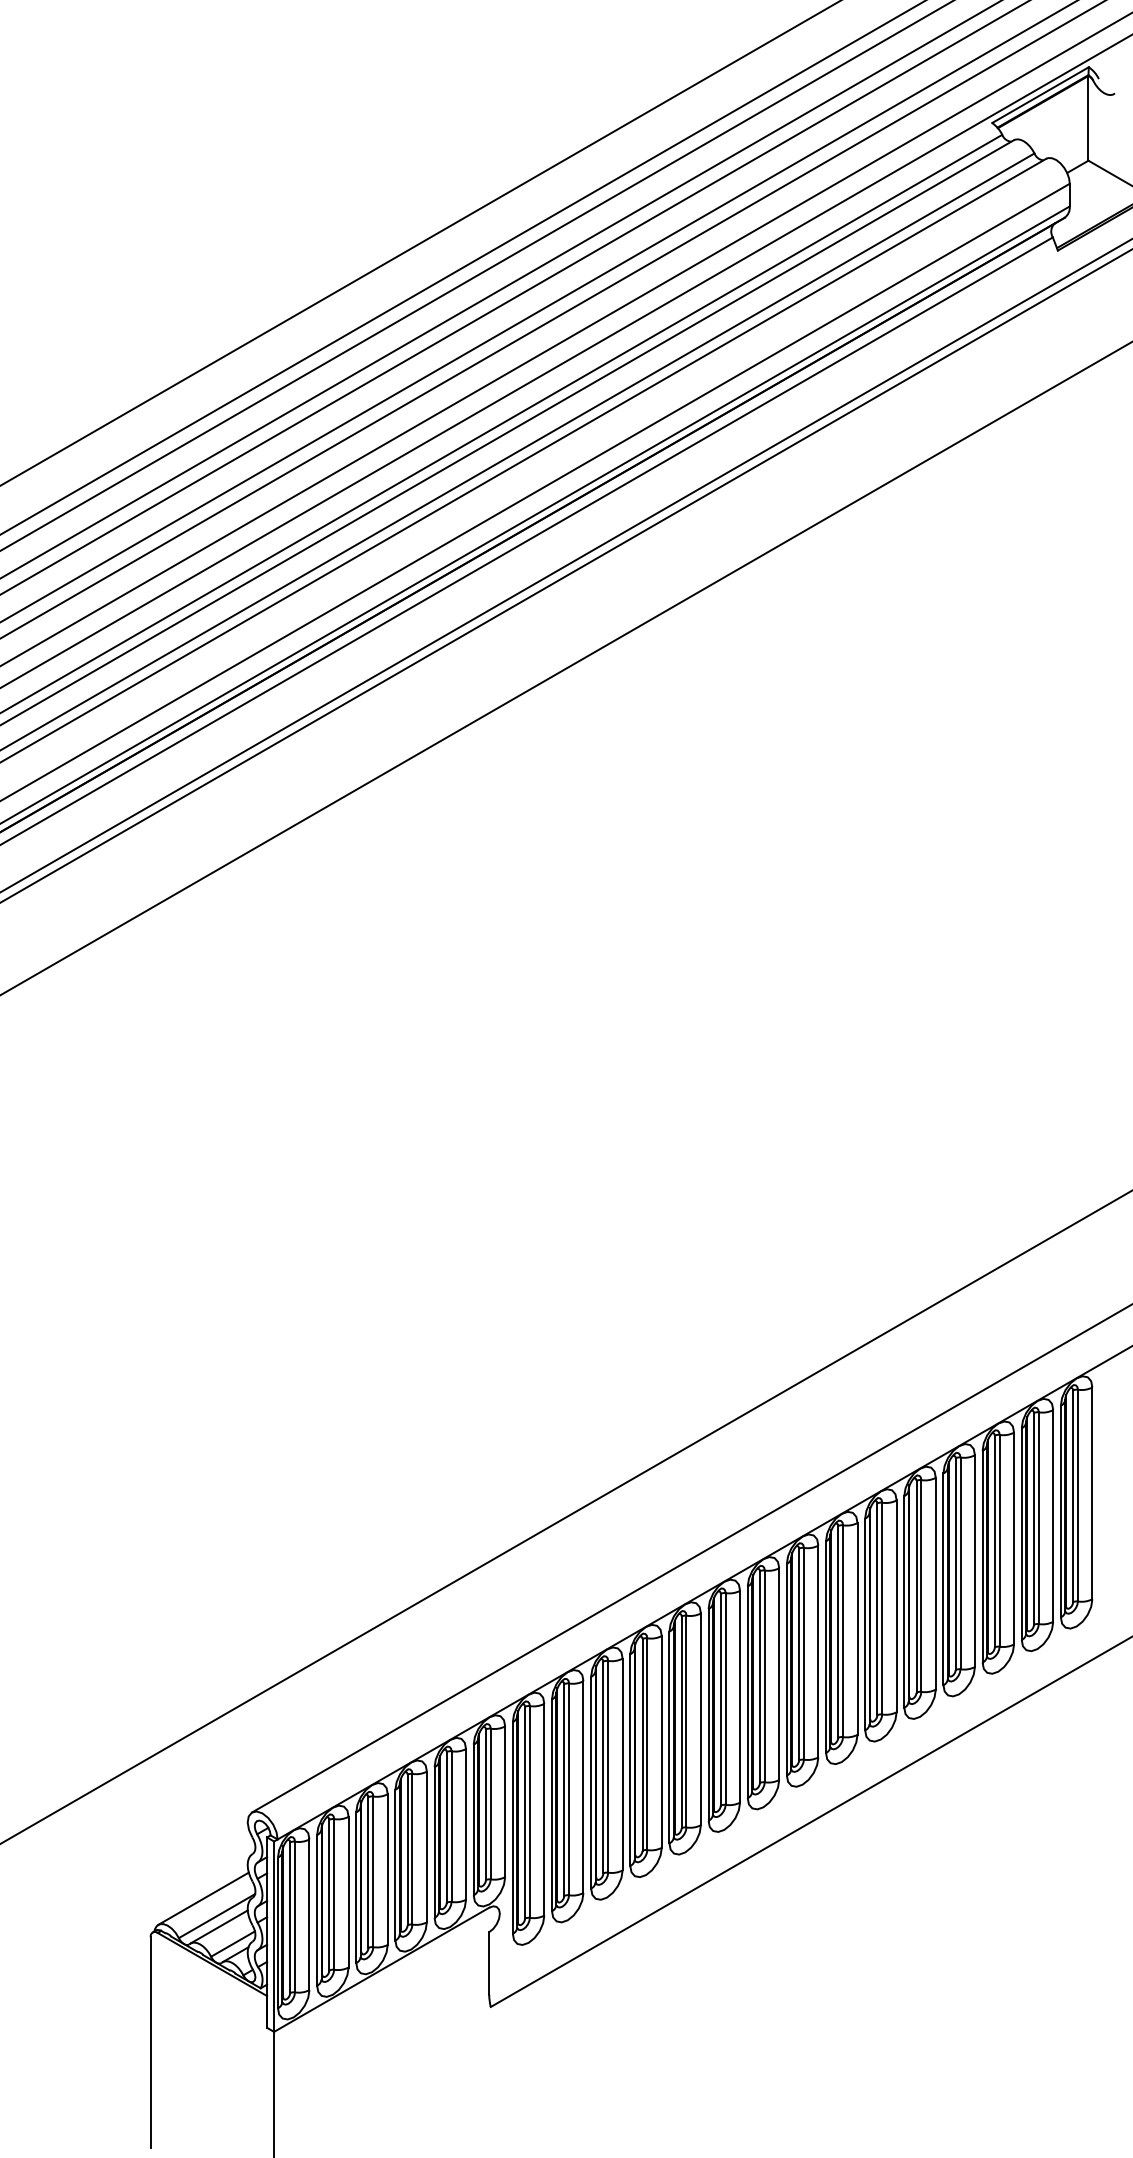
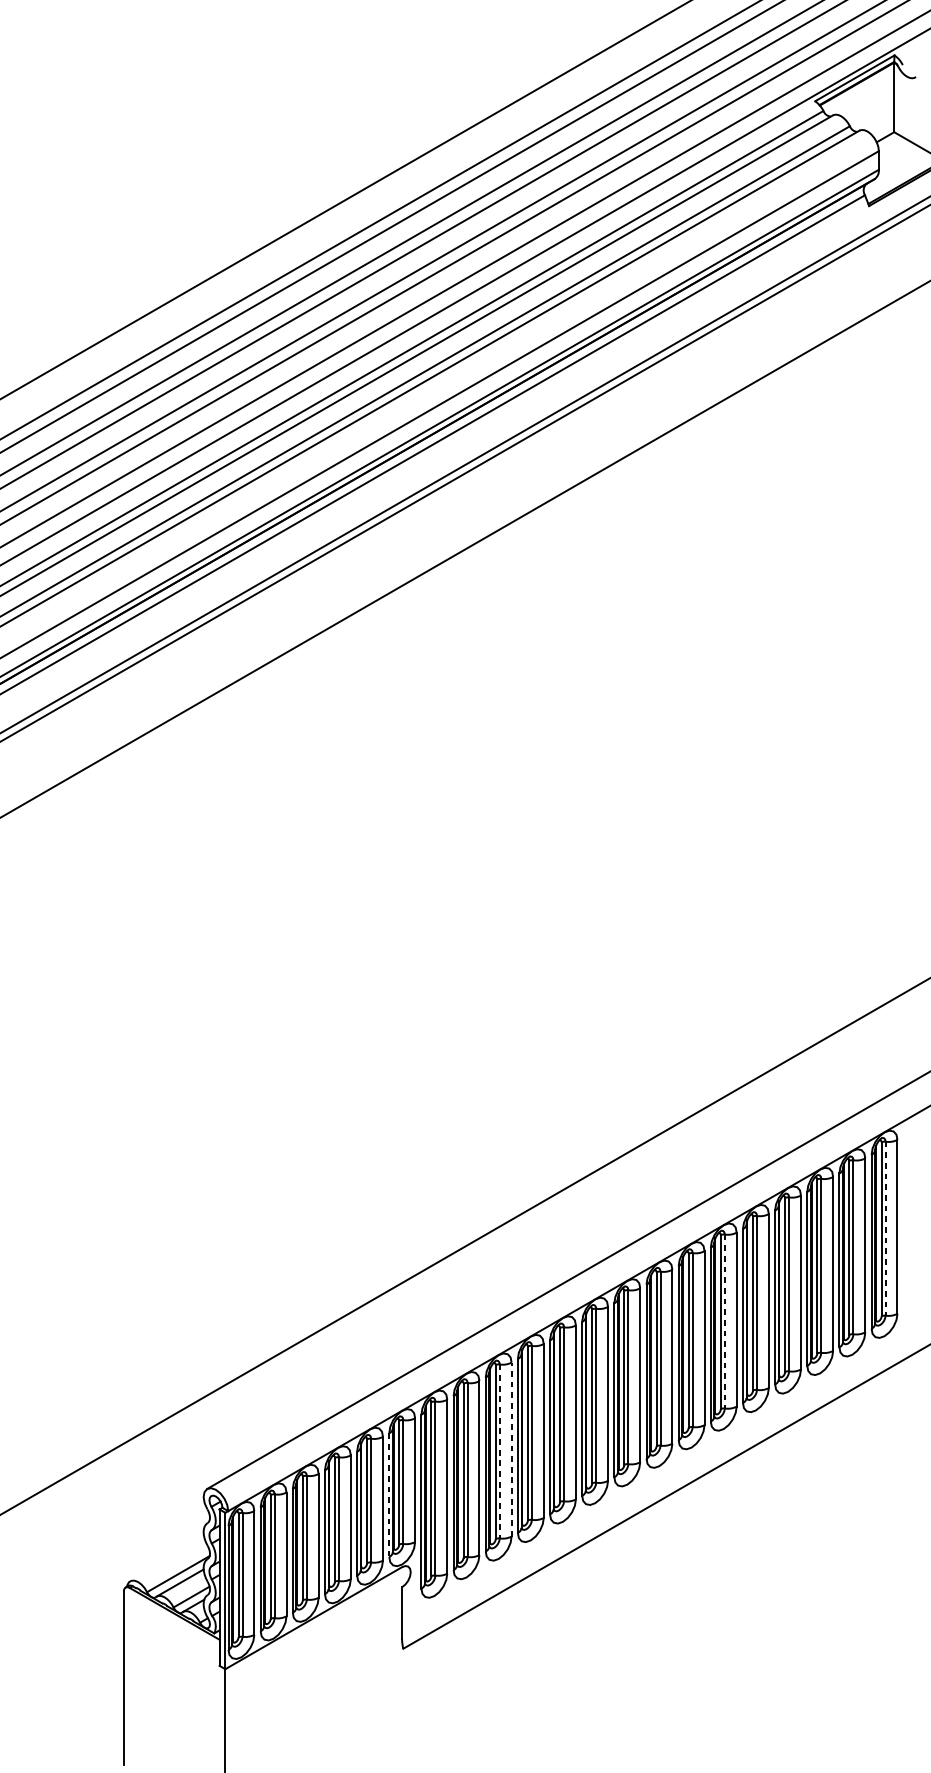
line: (1077, 1495) -> (885, 1228), solid -> dashed
line: (882, 1608) -> (725, 1321), solid -> dashed
line: (622, 1764) -> (511, 1449), solid -> dashed
line: (608, 1766) -> (499, 1451), solid -> dashed
line: (473, 1820) -> (389, 1495), solid -> dashed
line: (203, 1898) -> (167, 1559), removed

